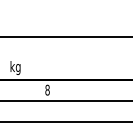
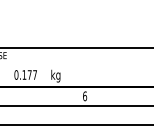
text: (47, 89) -> (84, 95), 8 -> 6

